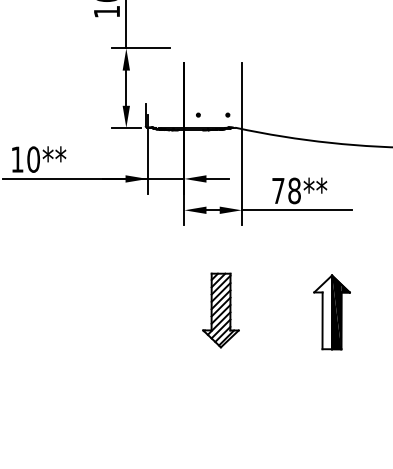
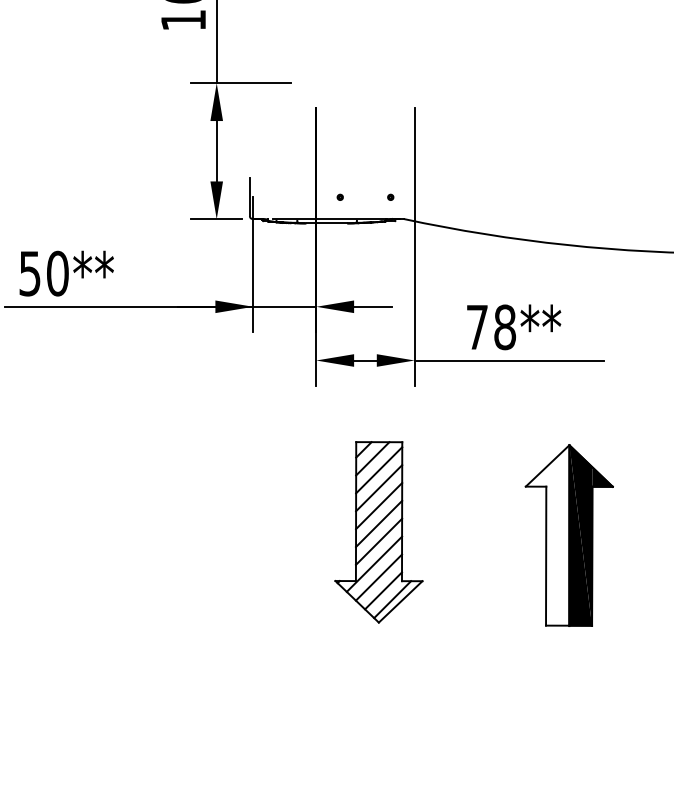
text: (17, 159) -> (30, 273), 10** -> 50**
part: (220, 310) -> (378, 532), size x1.43
part: (331, 312) -> (568, 535), size x1.43

